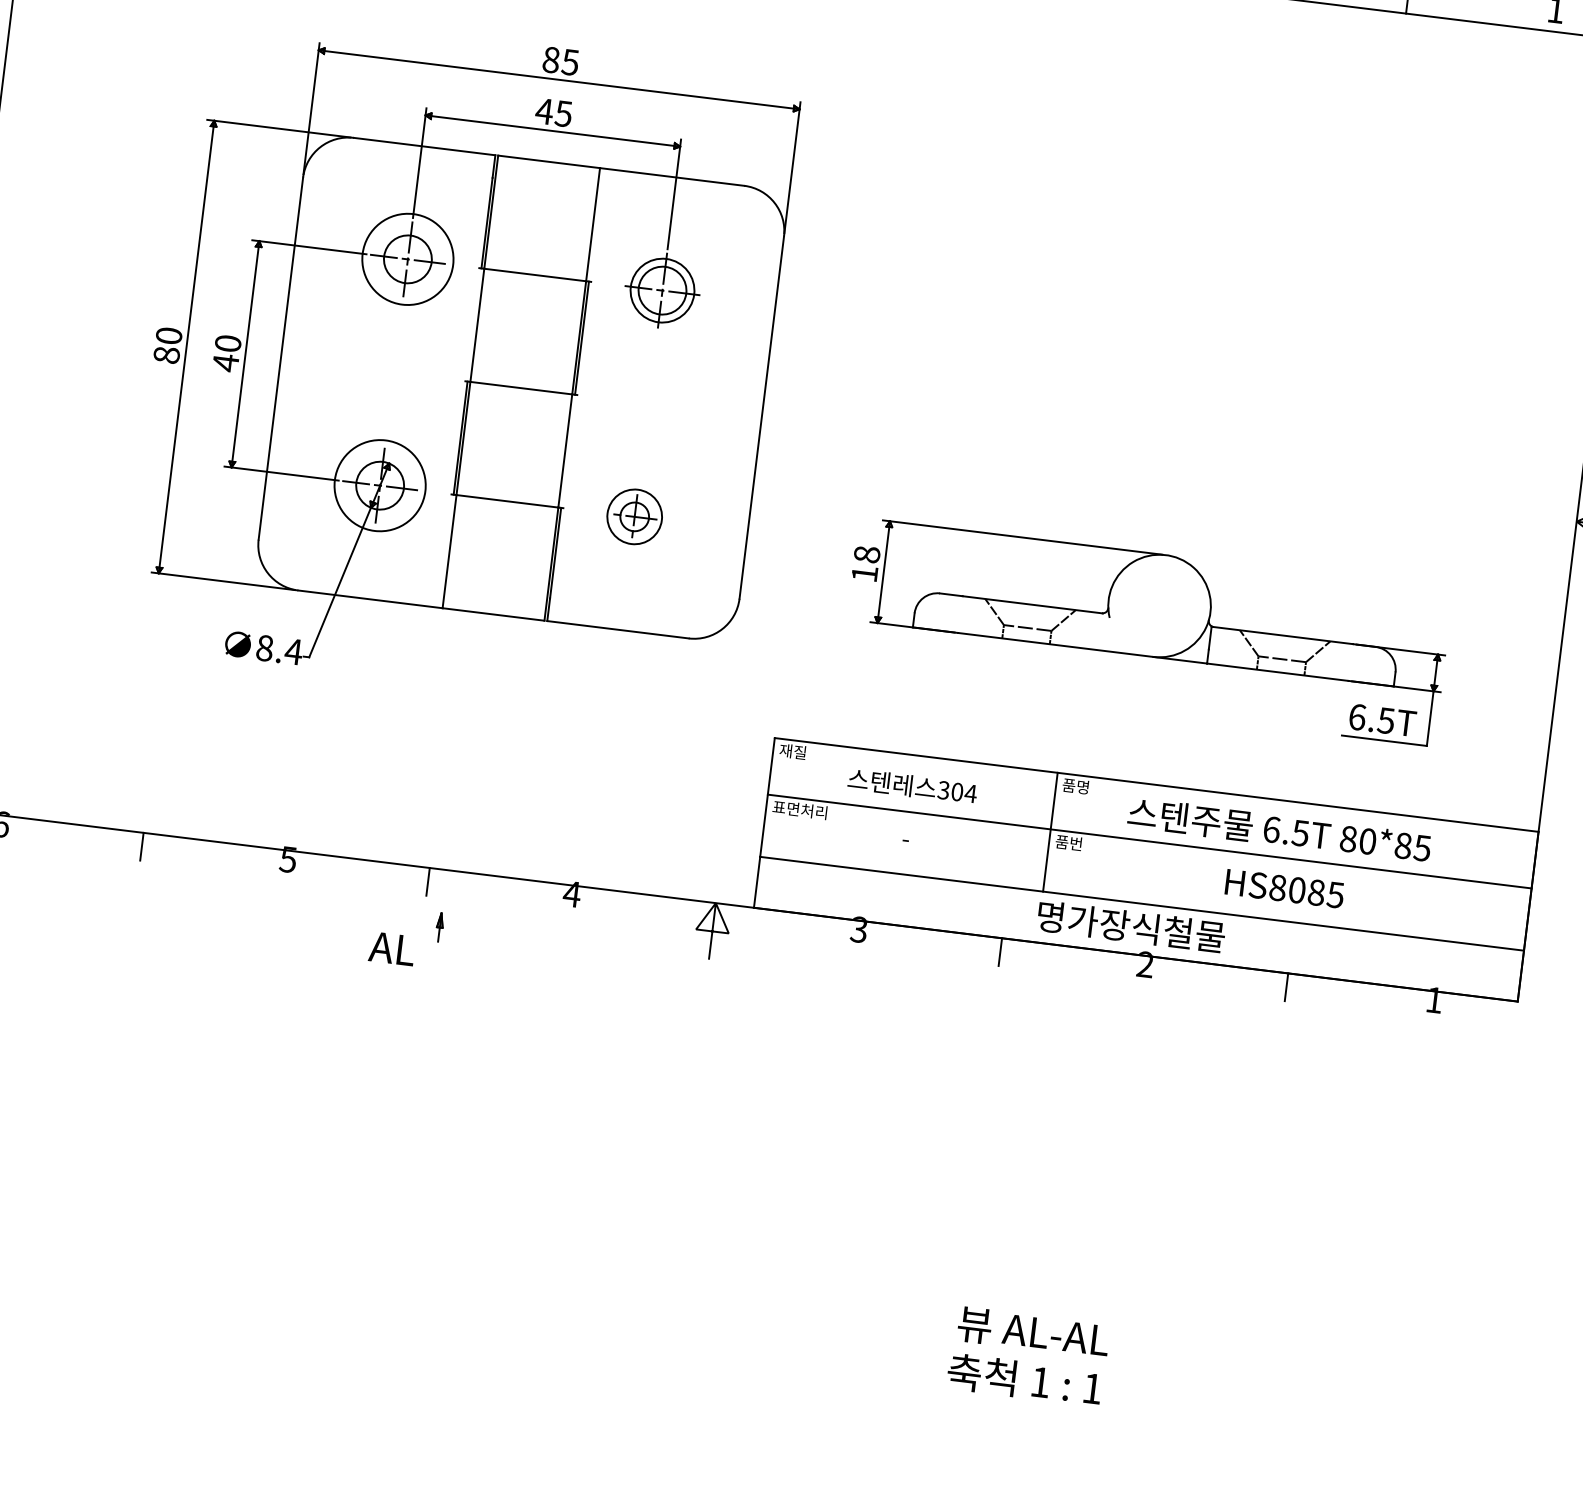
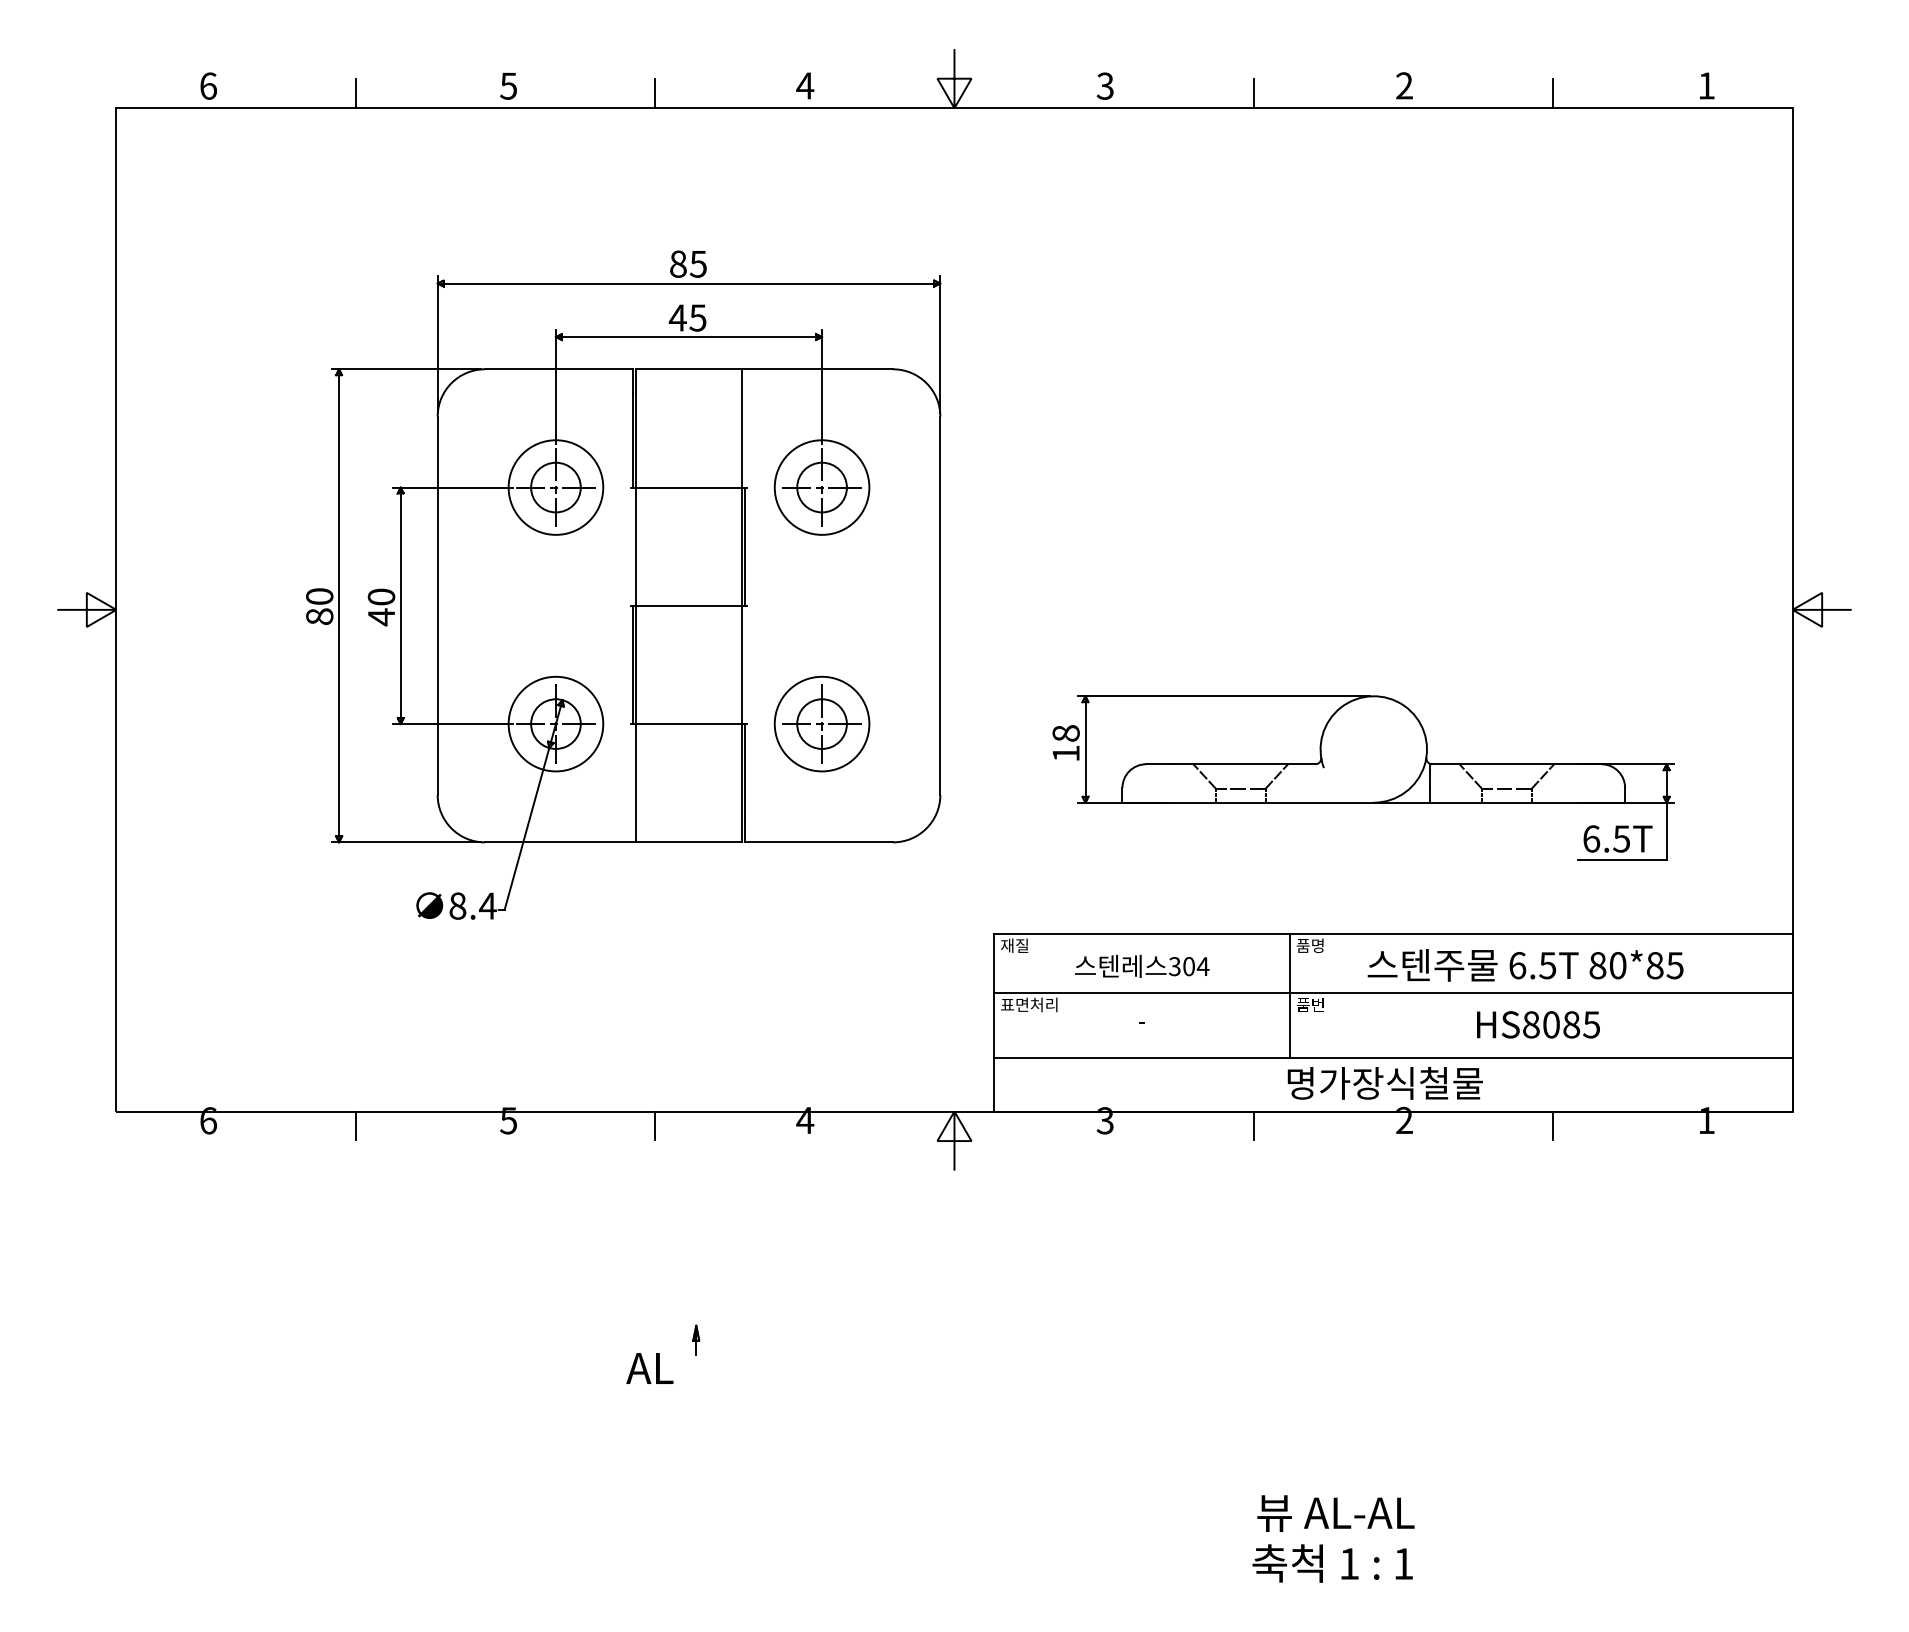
circle: (661, 290) -> (821, 487), size x1.43
part: (634, 516) -> (821, 723), size x1.67
part: (406, 936) -> (663, 1353), moved

